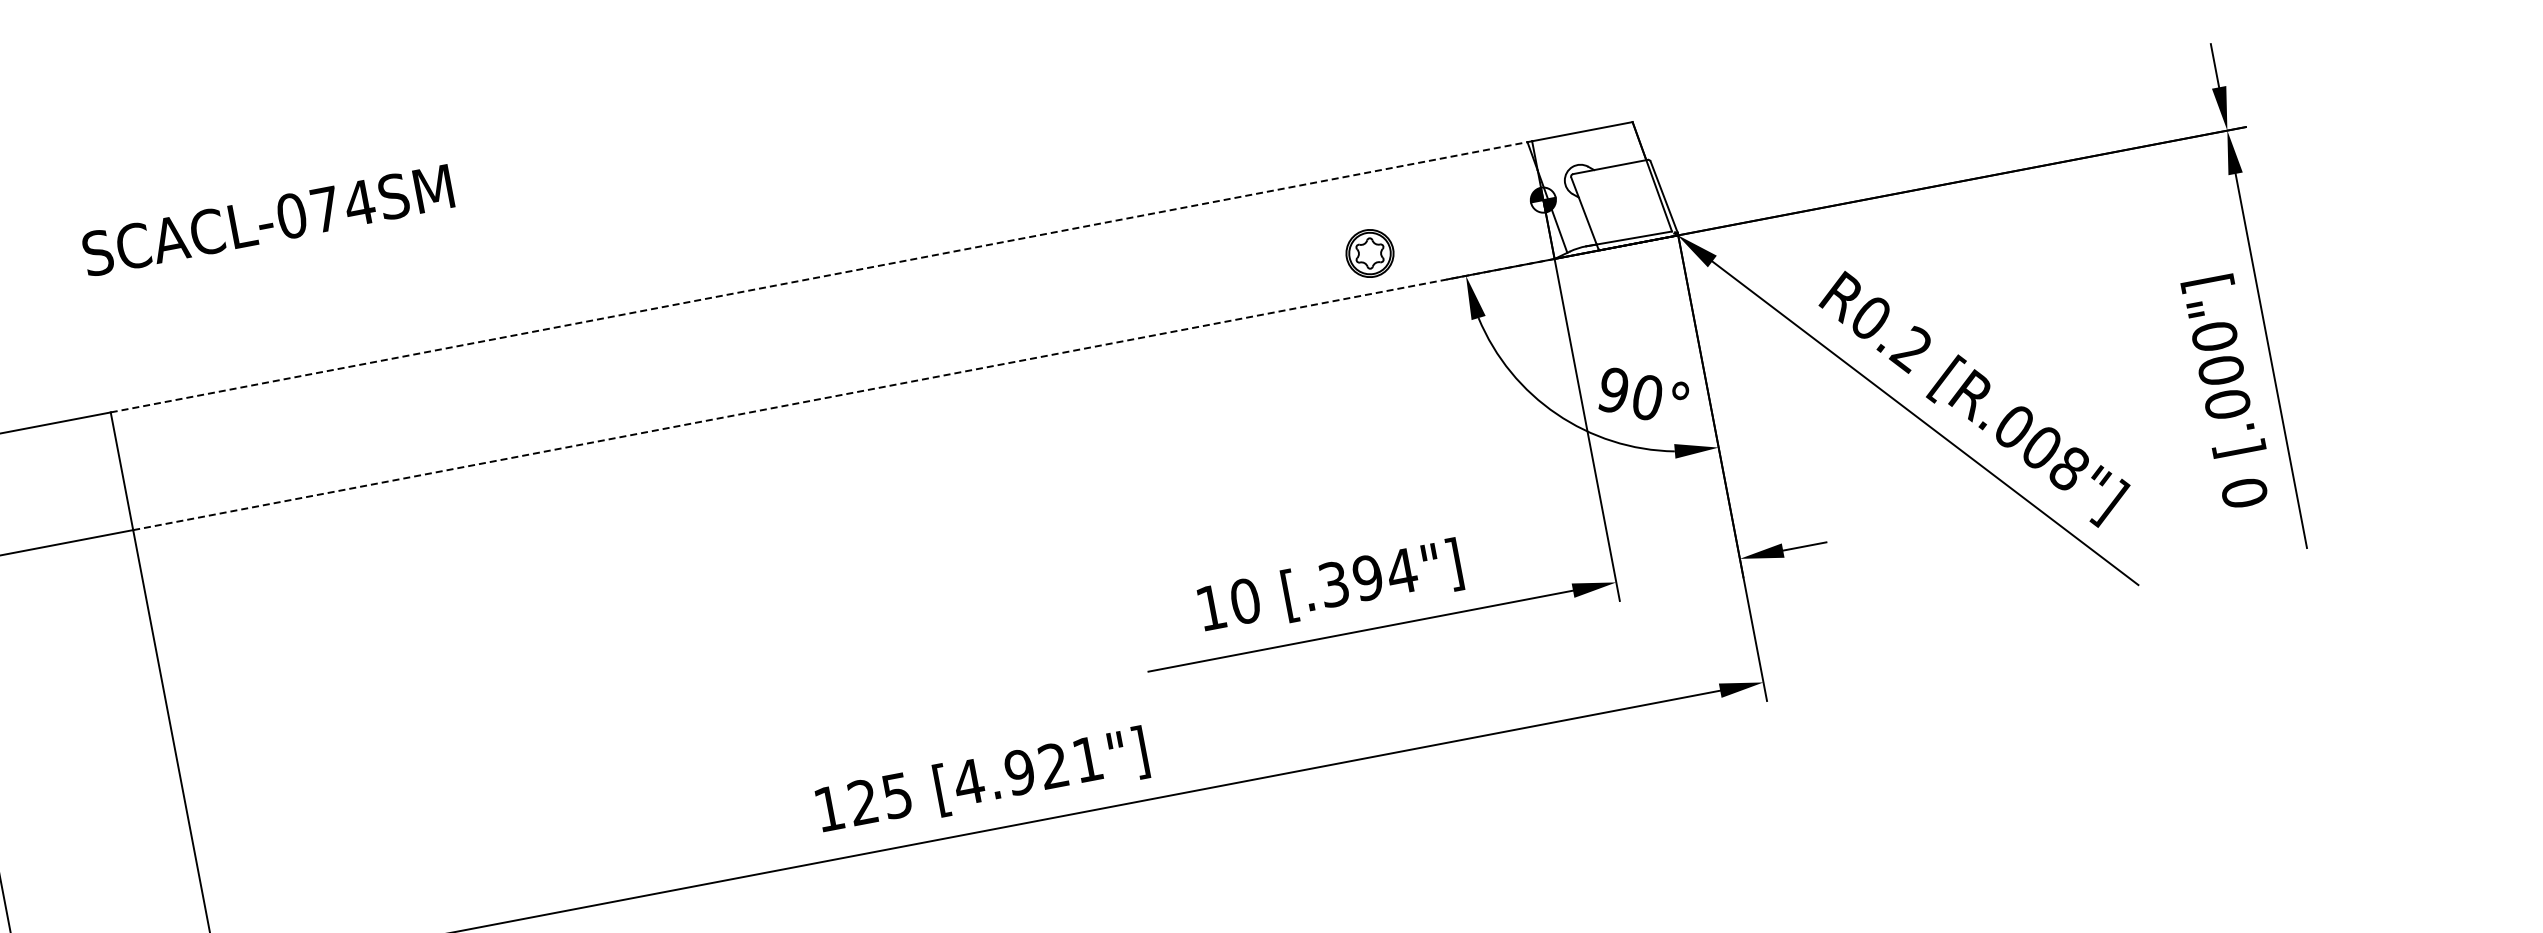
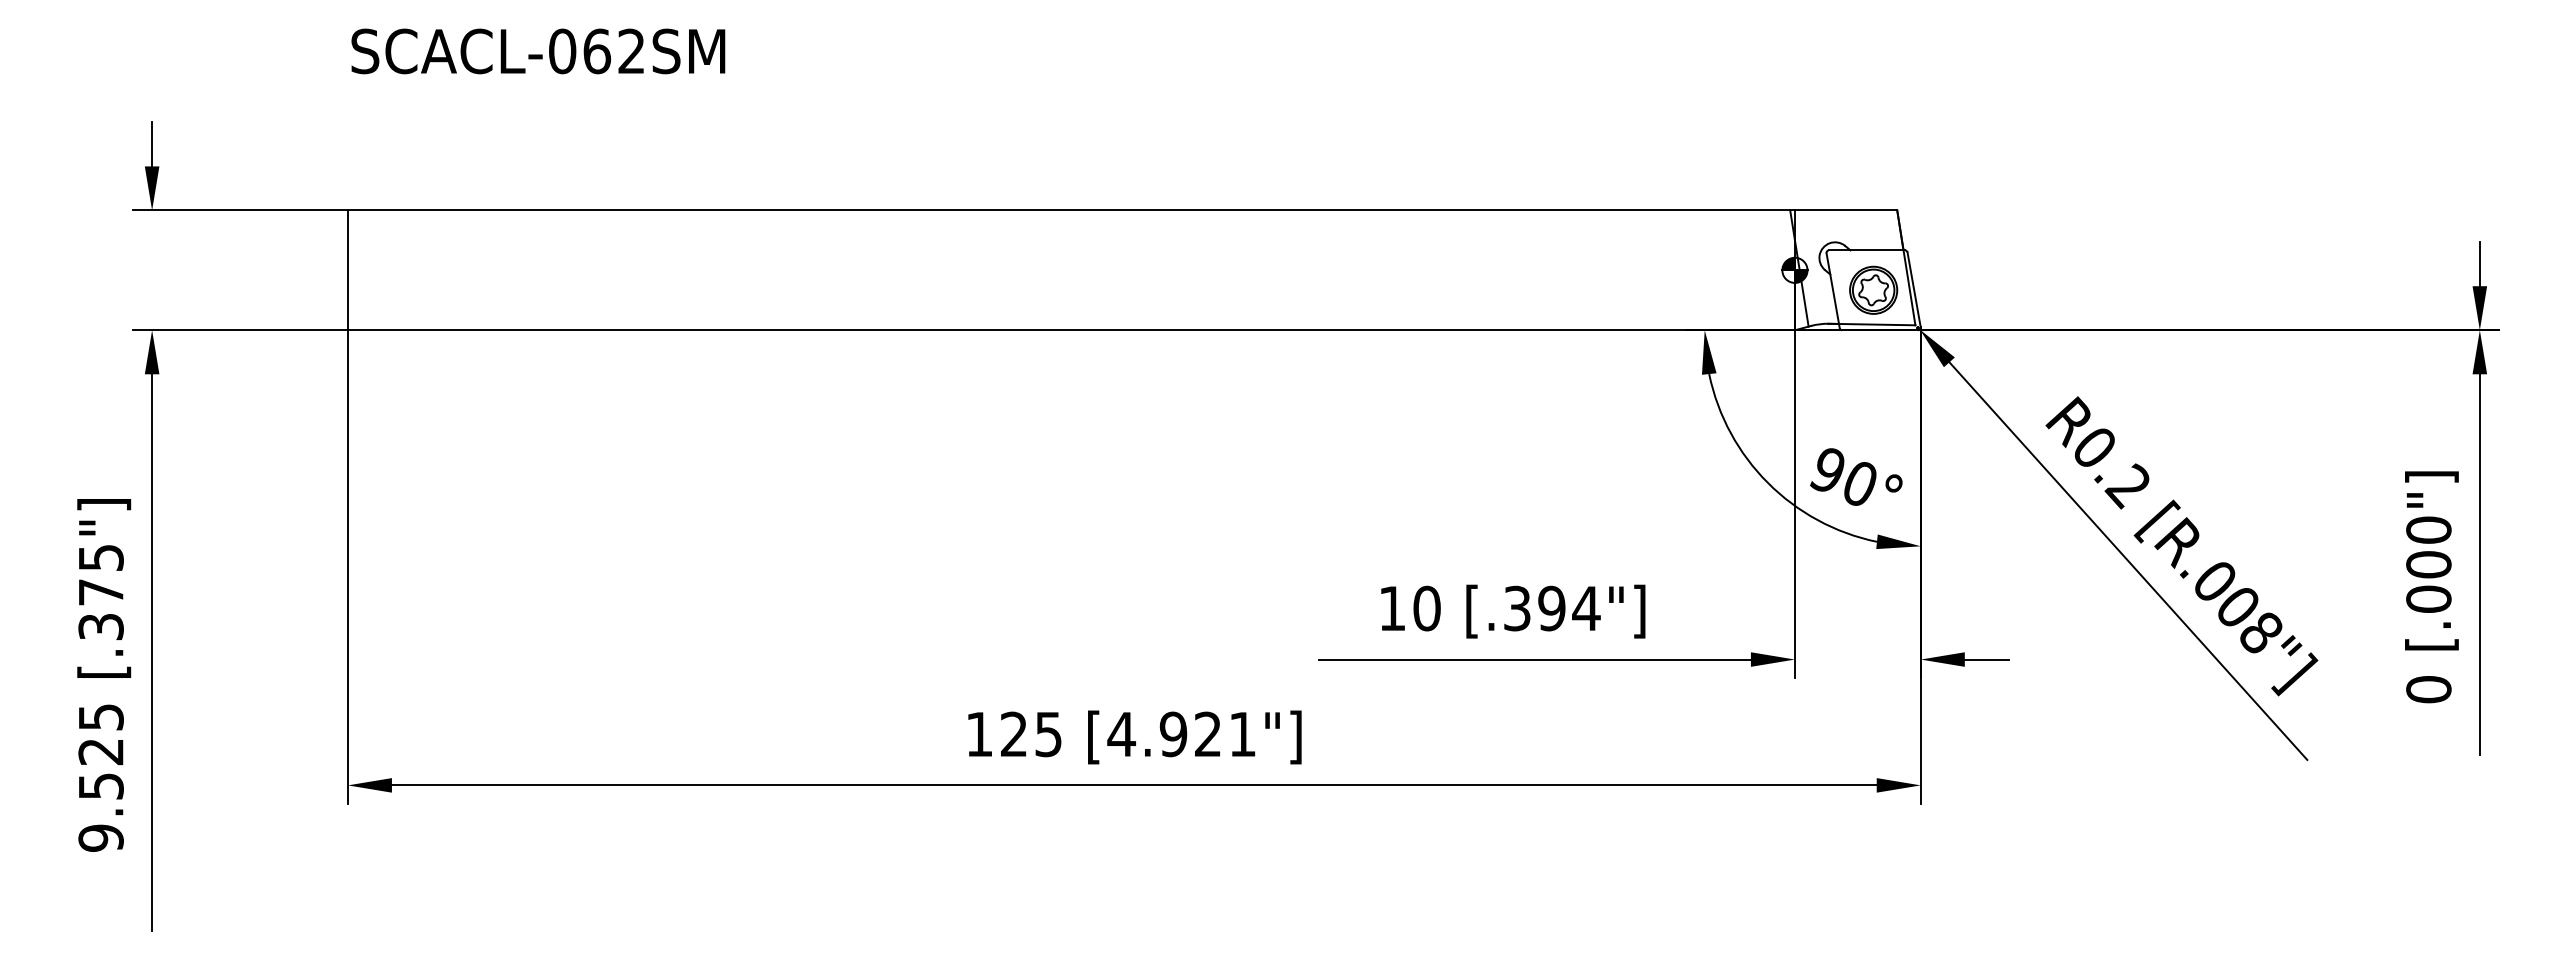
text: (342, 206) -> (614, 51), SCACL-074SM -> SCACL-062SM
part: (1369, 252) -> (1873, 289), moved
line: (819, 277) -> (1069, 210), dashed -> solid
line: (844, 394) -> (1071, 330), dashed -> solid

